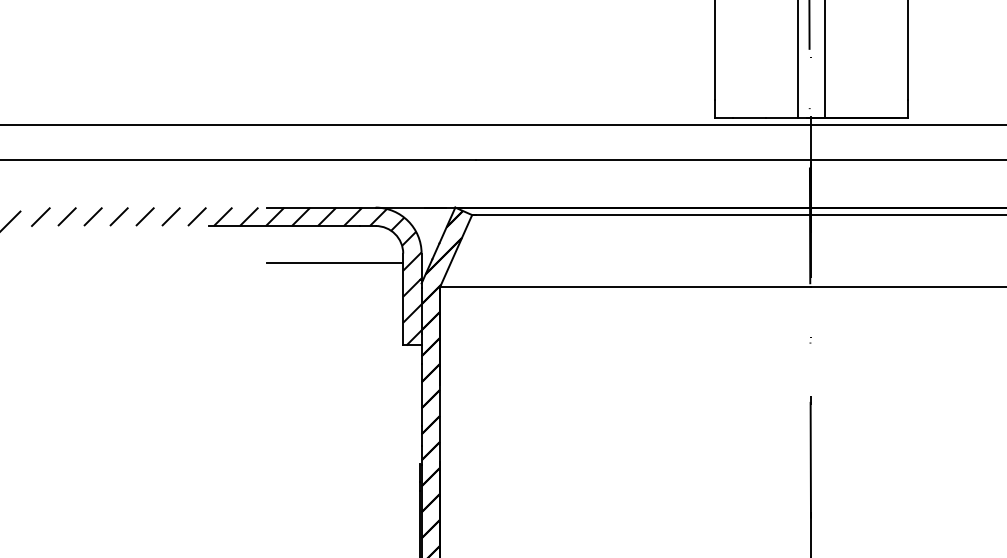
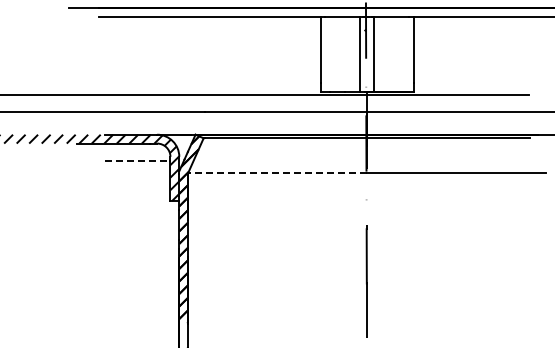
line: (334, 263) -> (137, 161), solid -> dashed
line: (625, 288) -> (277, 173), solid -> dashed

